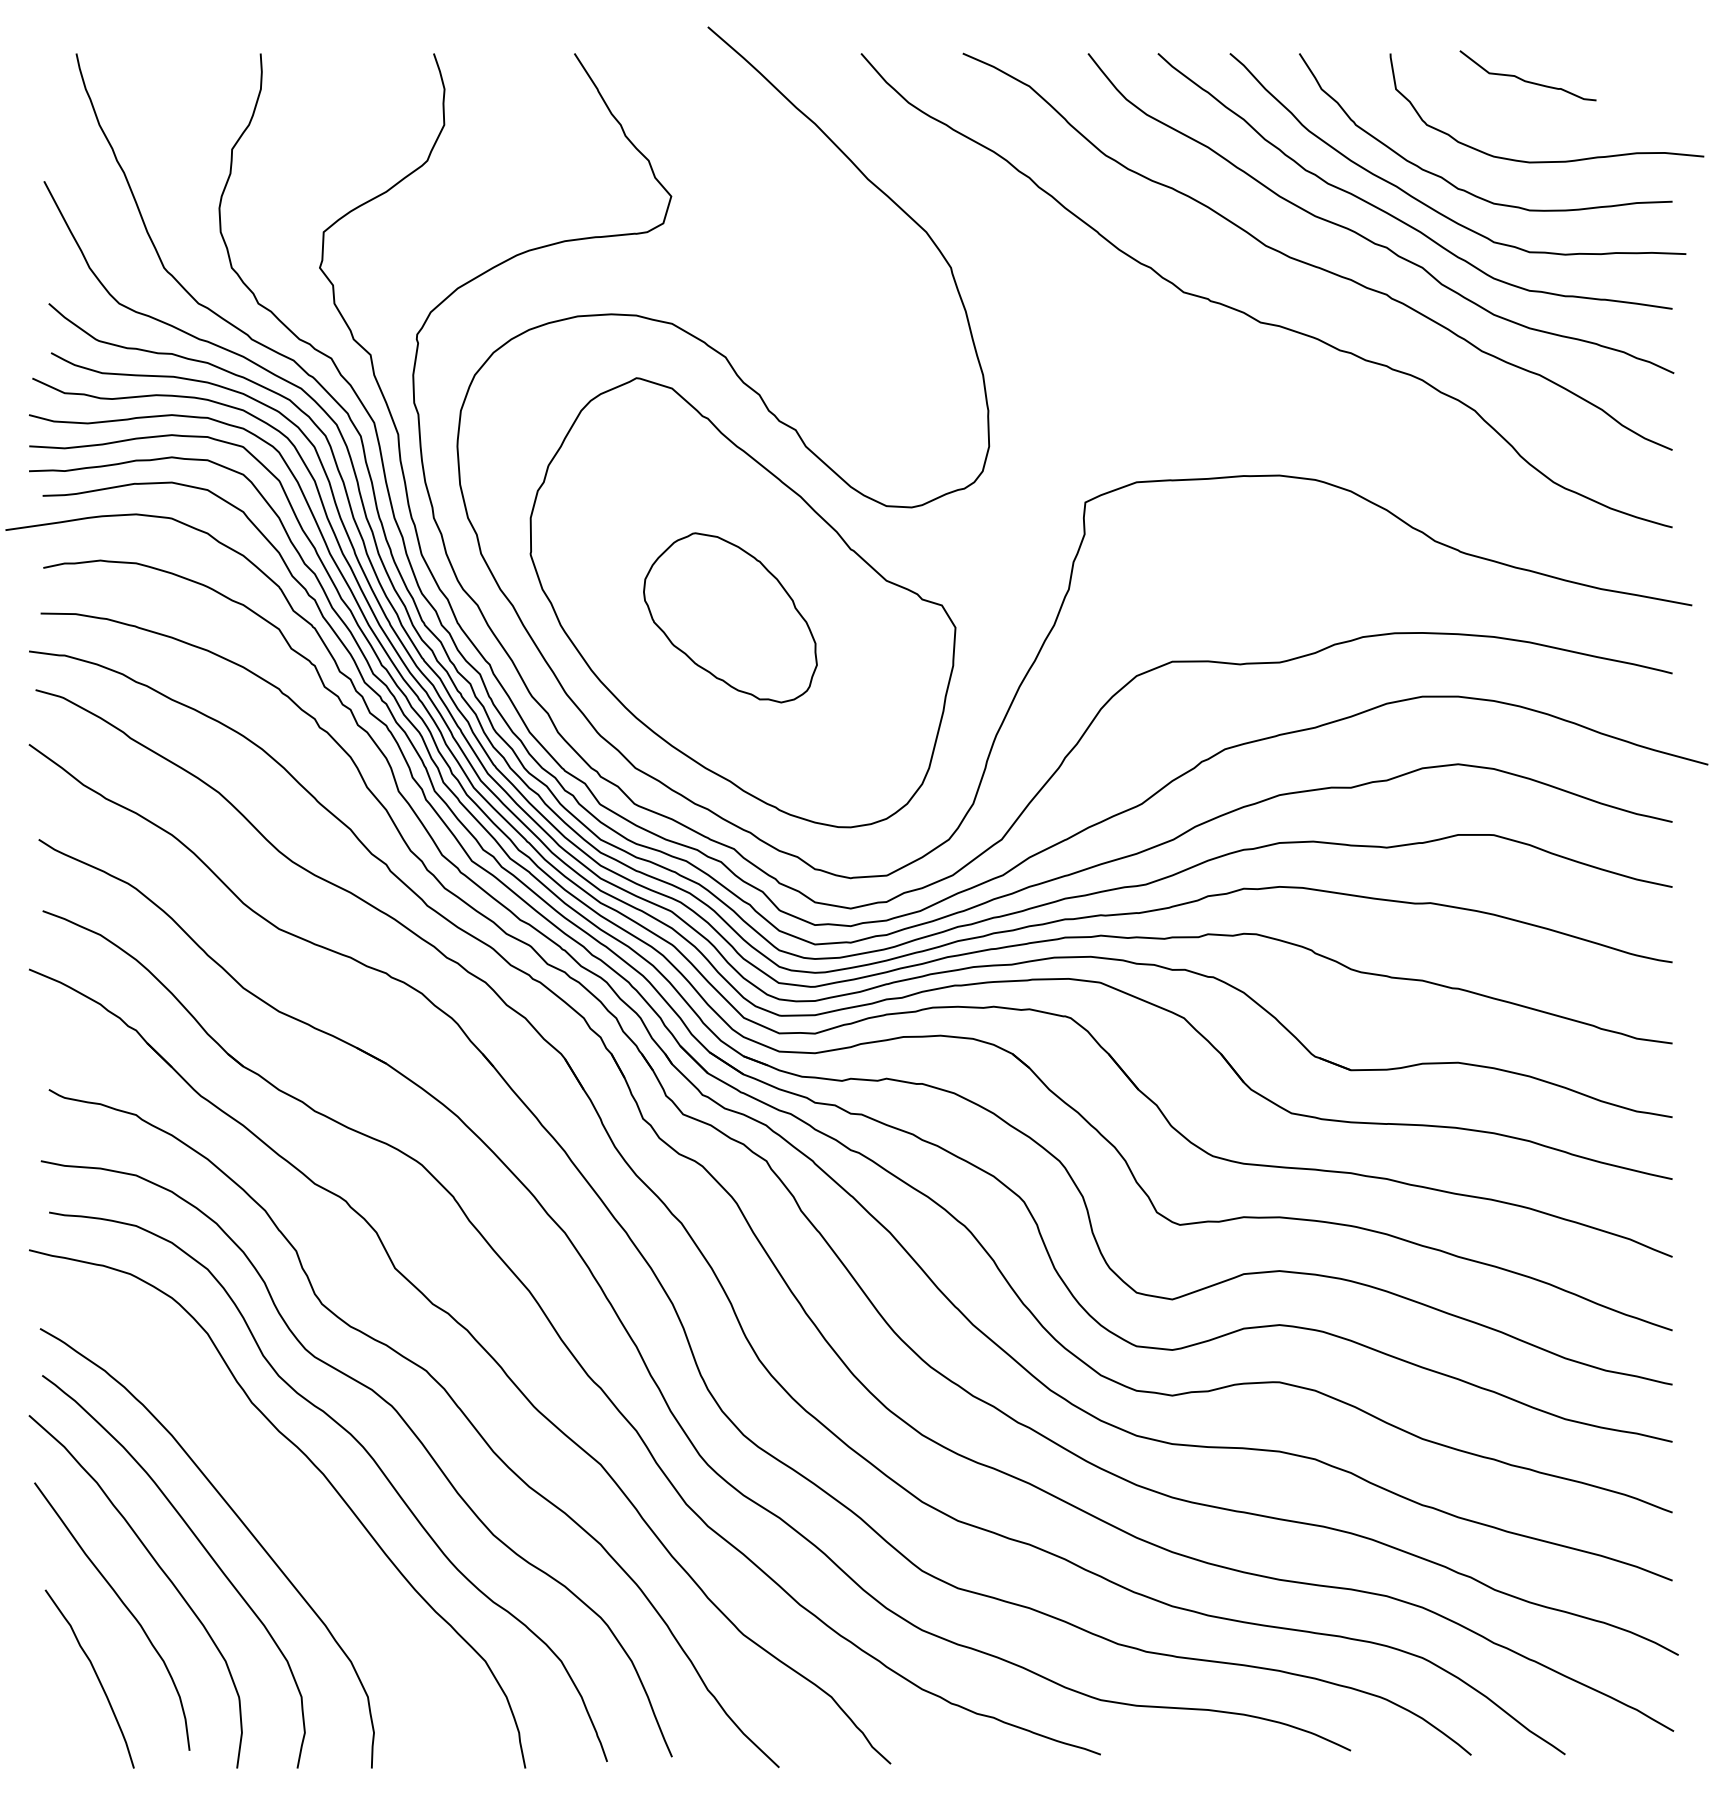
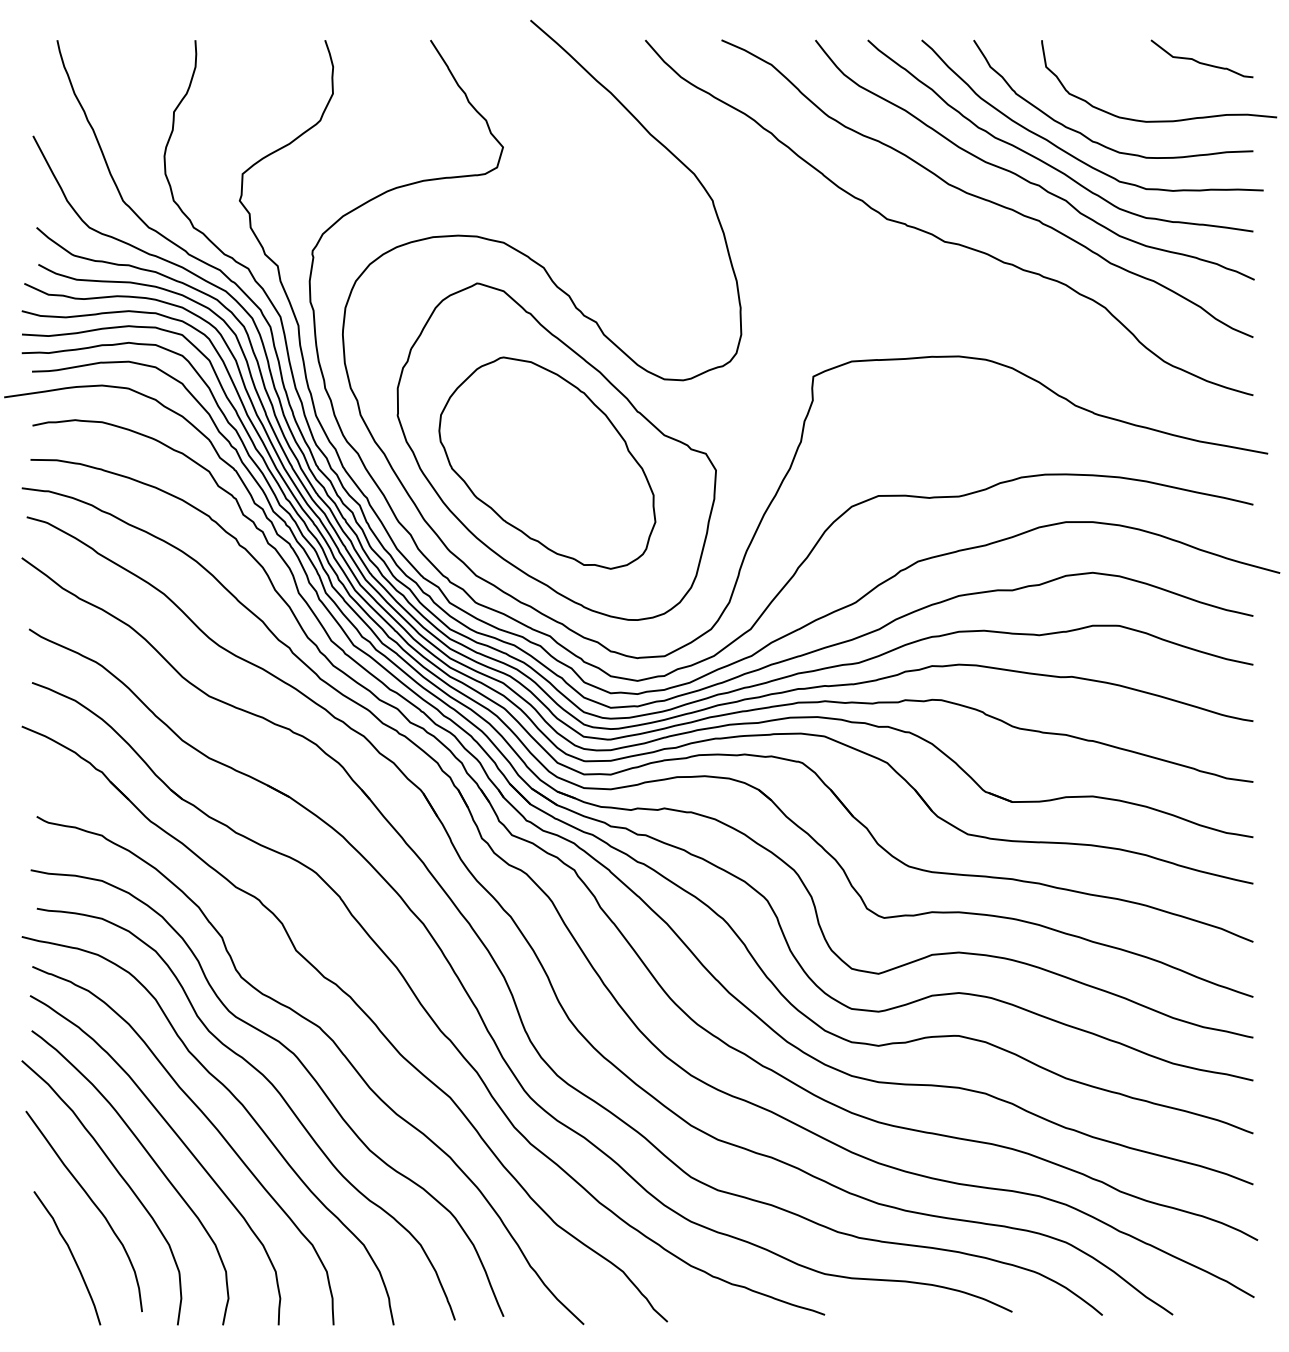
curve: (1524, 79) -> (1199, 61), moved
part: (730, 617) -> (547, 462), size x1.67
curve: (279, 1497) -> (209, 1122), added

